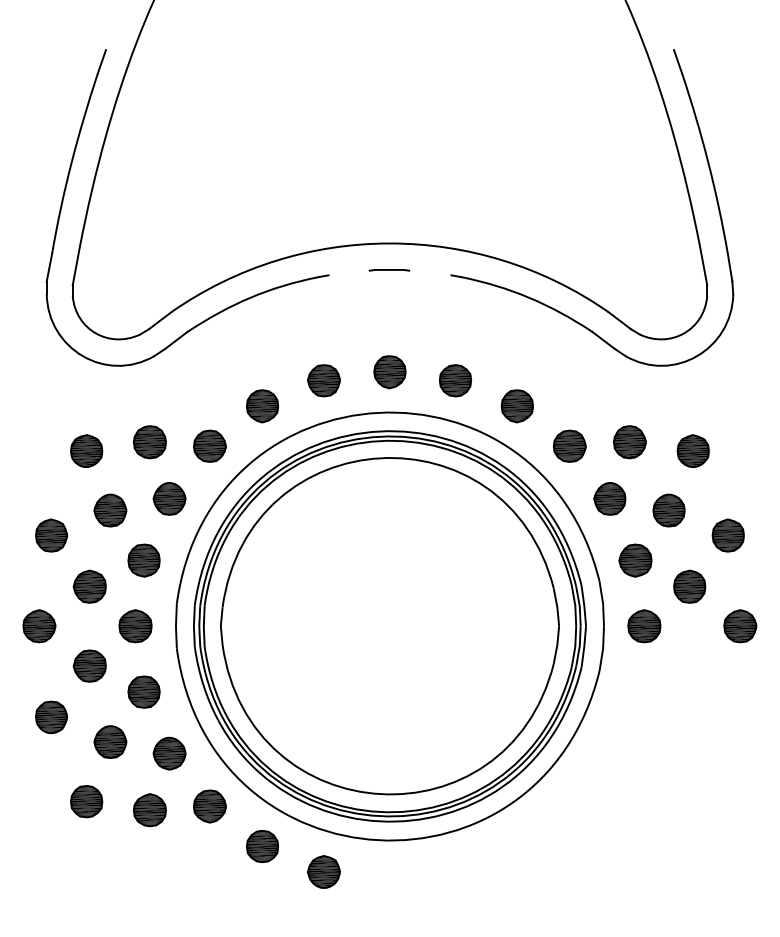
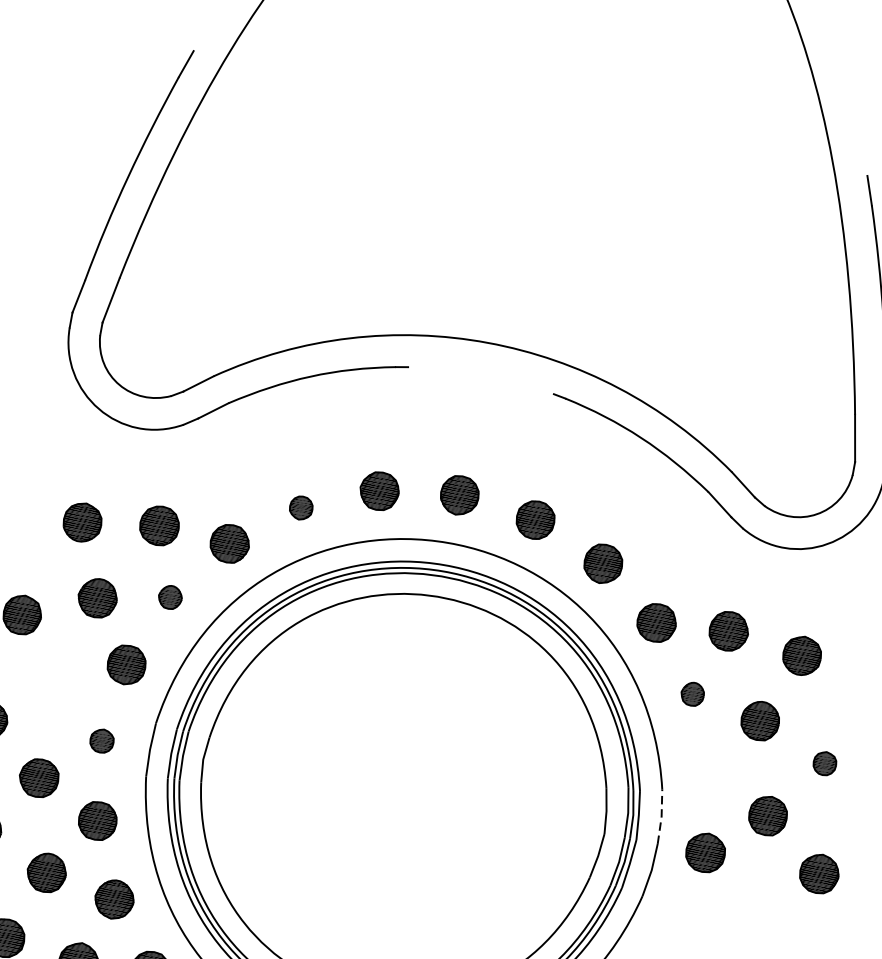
line: (389, 270) -> (481, 374), removed
part: (262, 406) -> (300, 508), size x0.6
part: (169, 498) -> (170, 596), size x0.6
part: (609, 498) -> (692, 693), size x0.6
part: (727, 535) -> (824, 763), size x0.6
part: (635, 560) -> (709, 772), removed
part: (89, 586) -> (56, 683), removed
line: (603, 603) -> (662, 816), solid -> dashed
part: (135, 626) -> (101, 741), size x0.6

